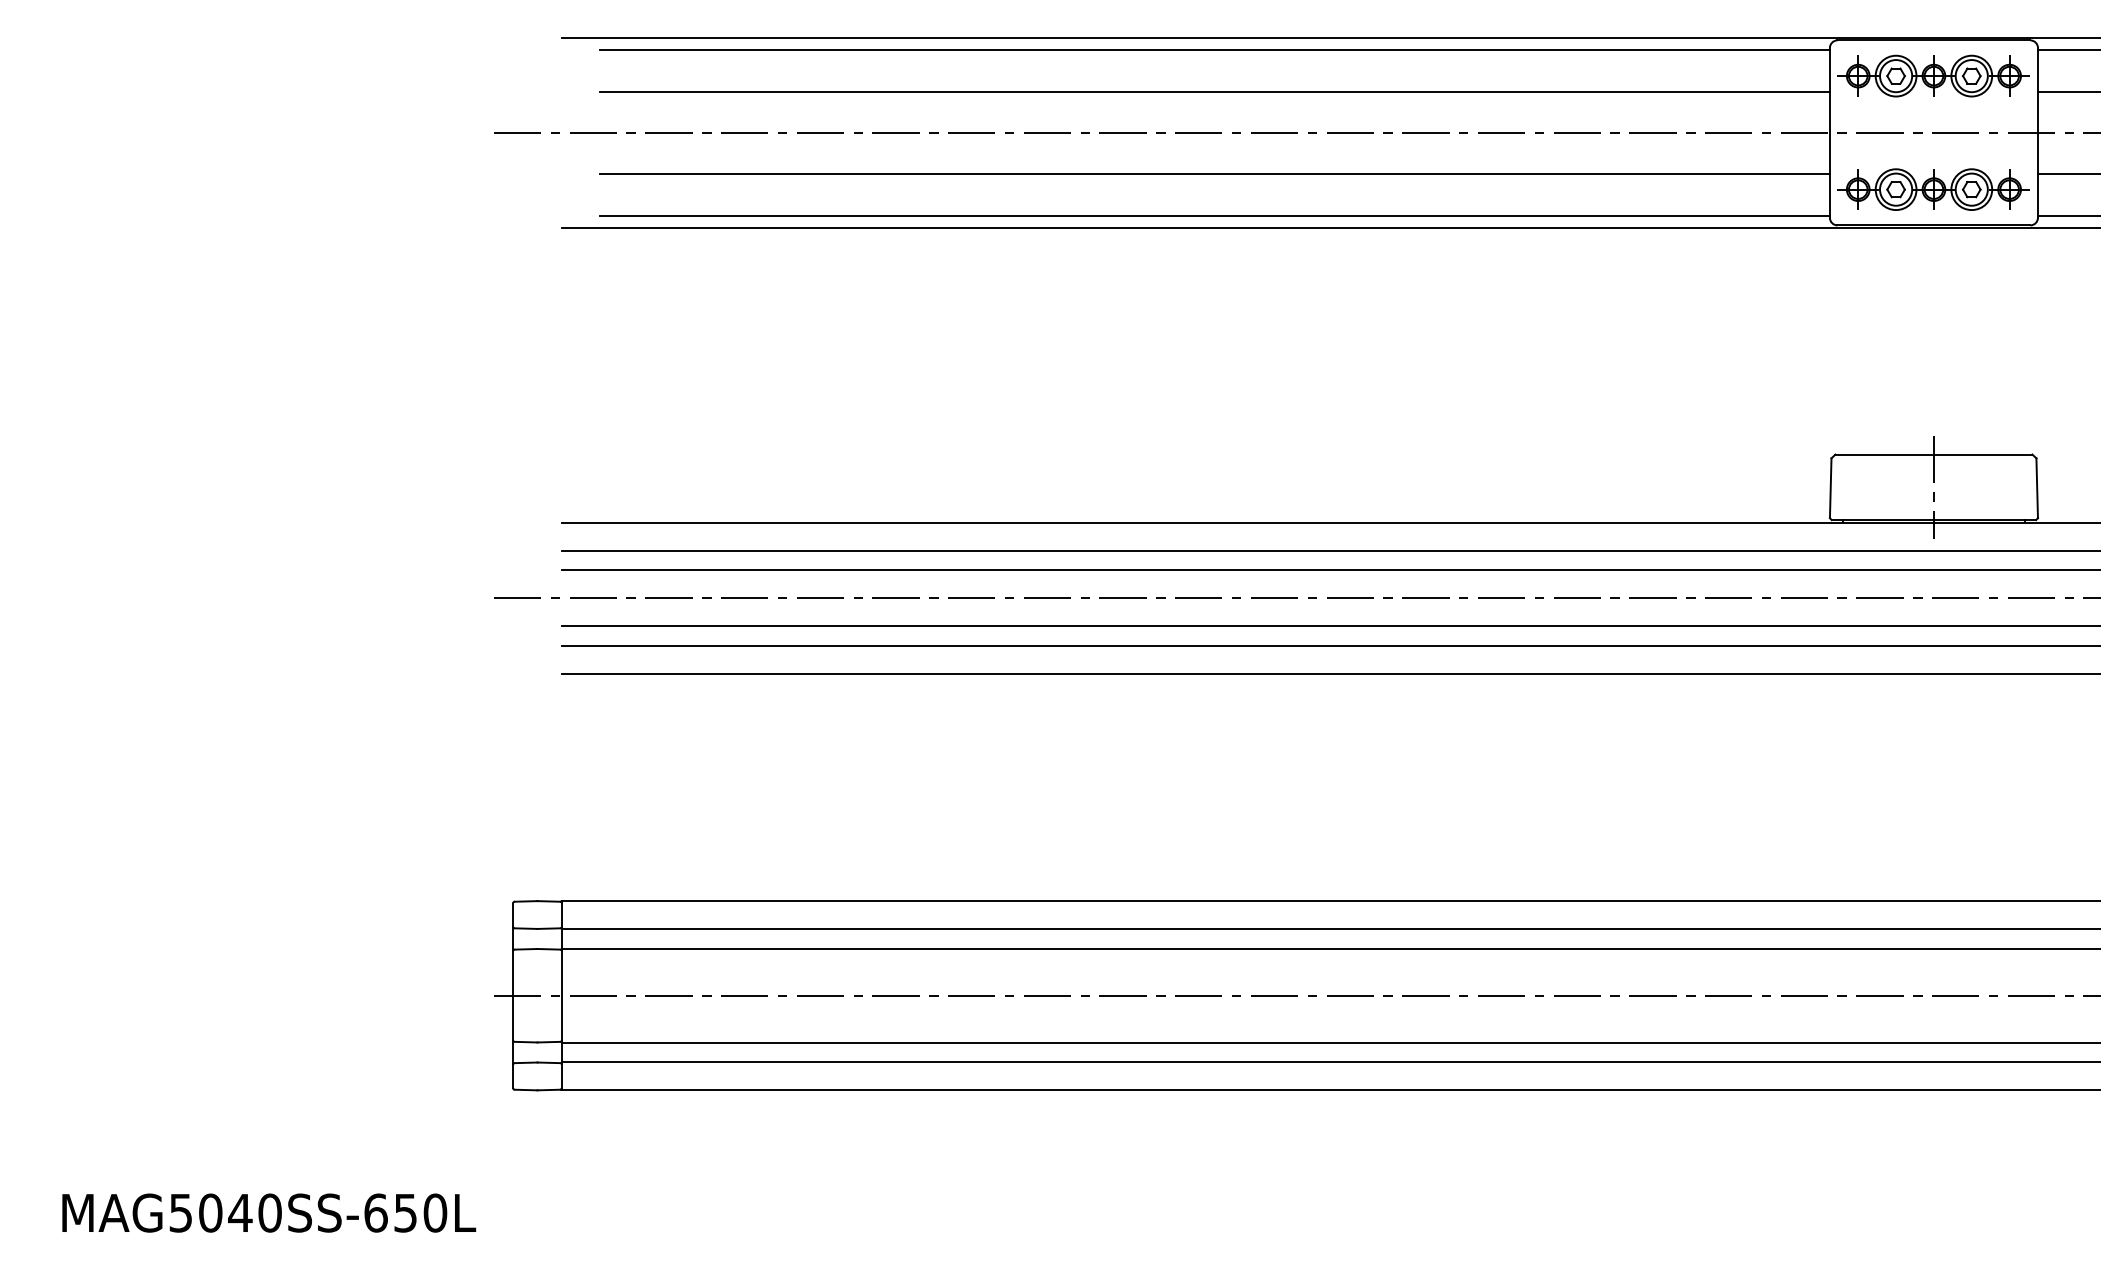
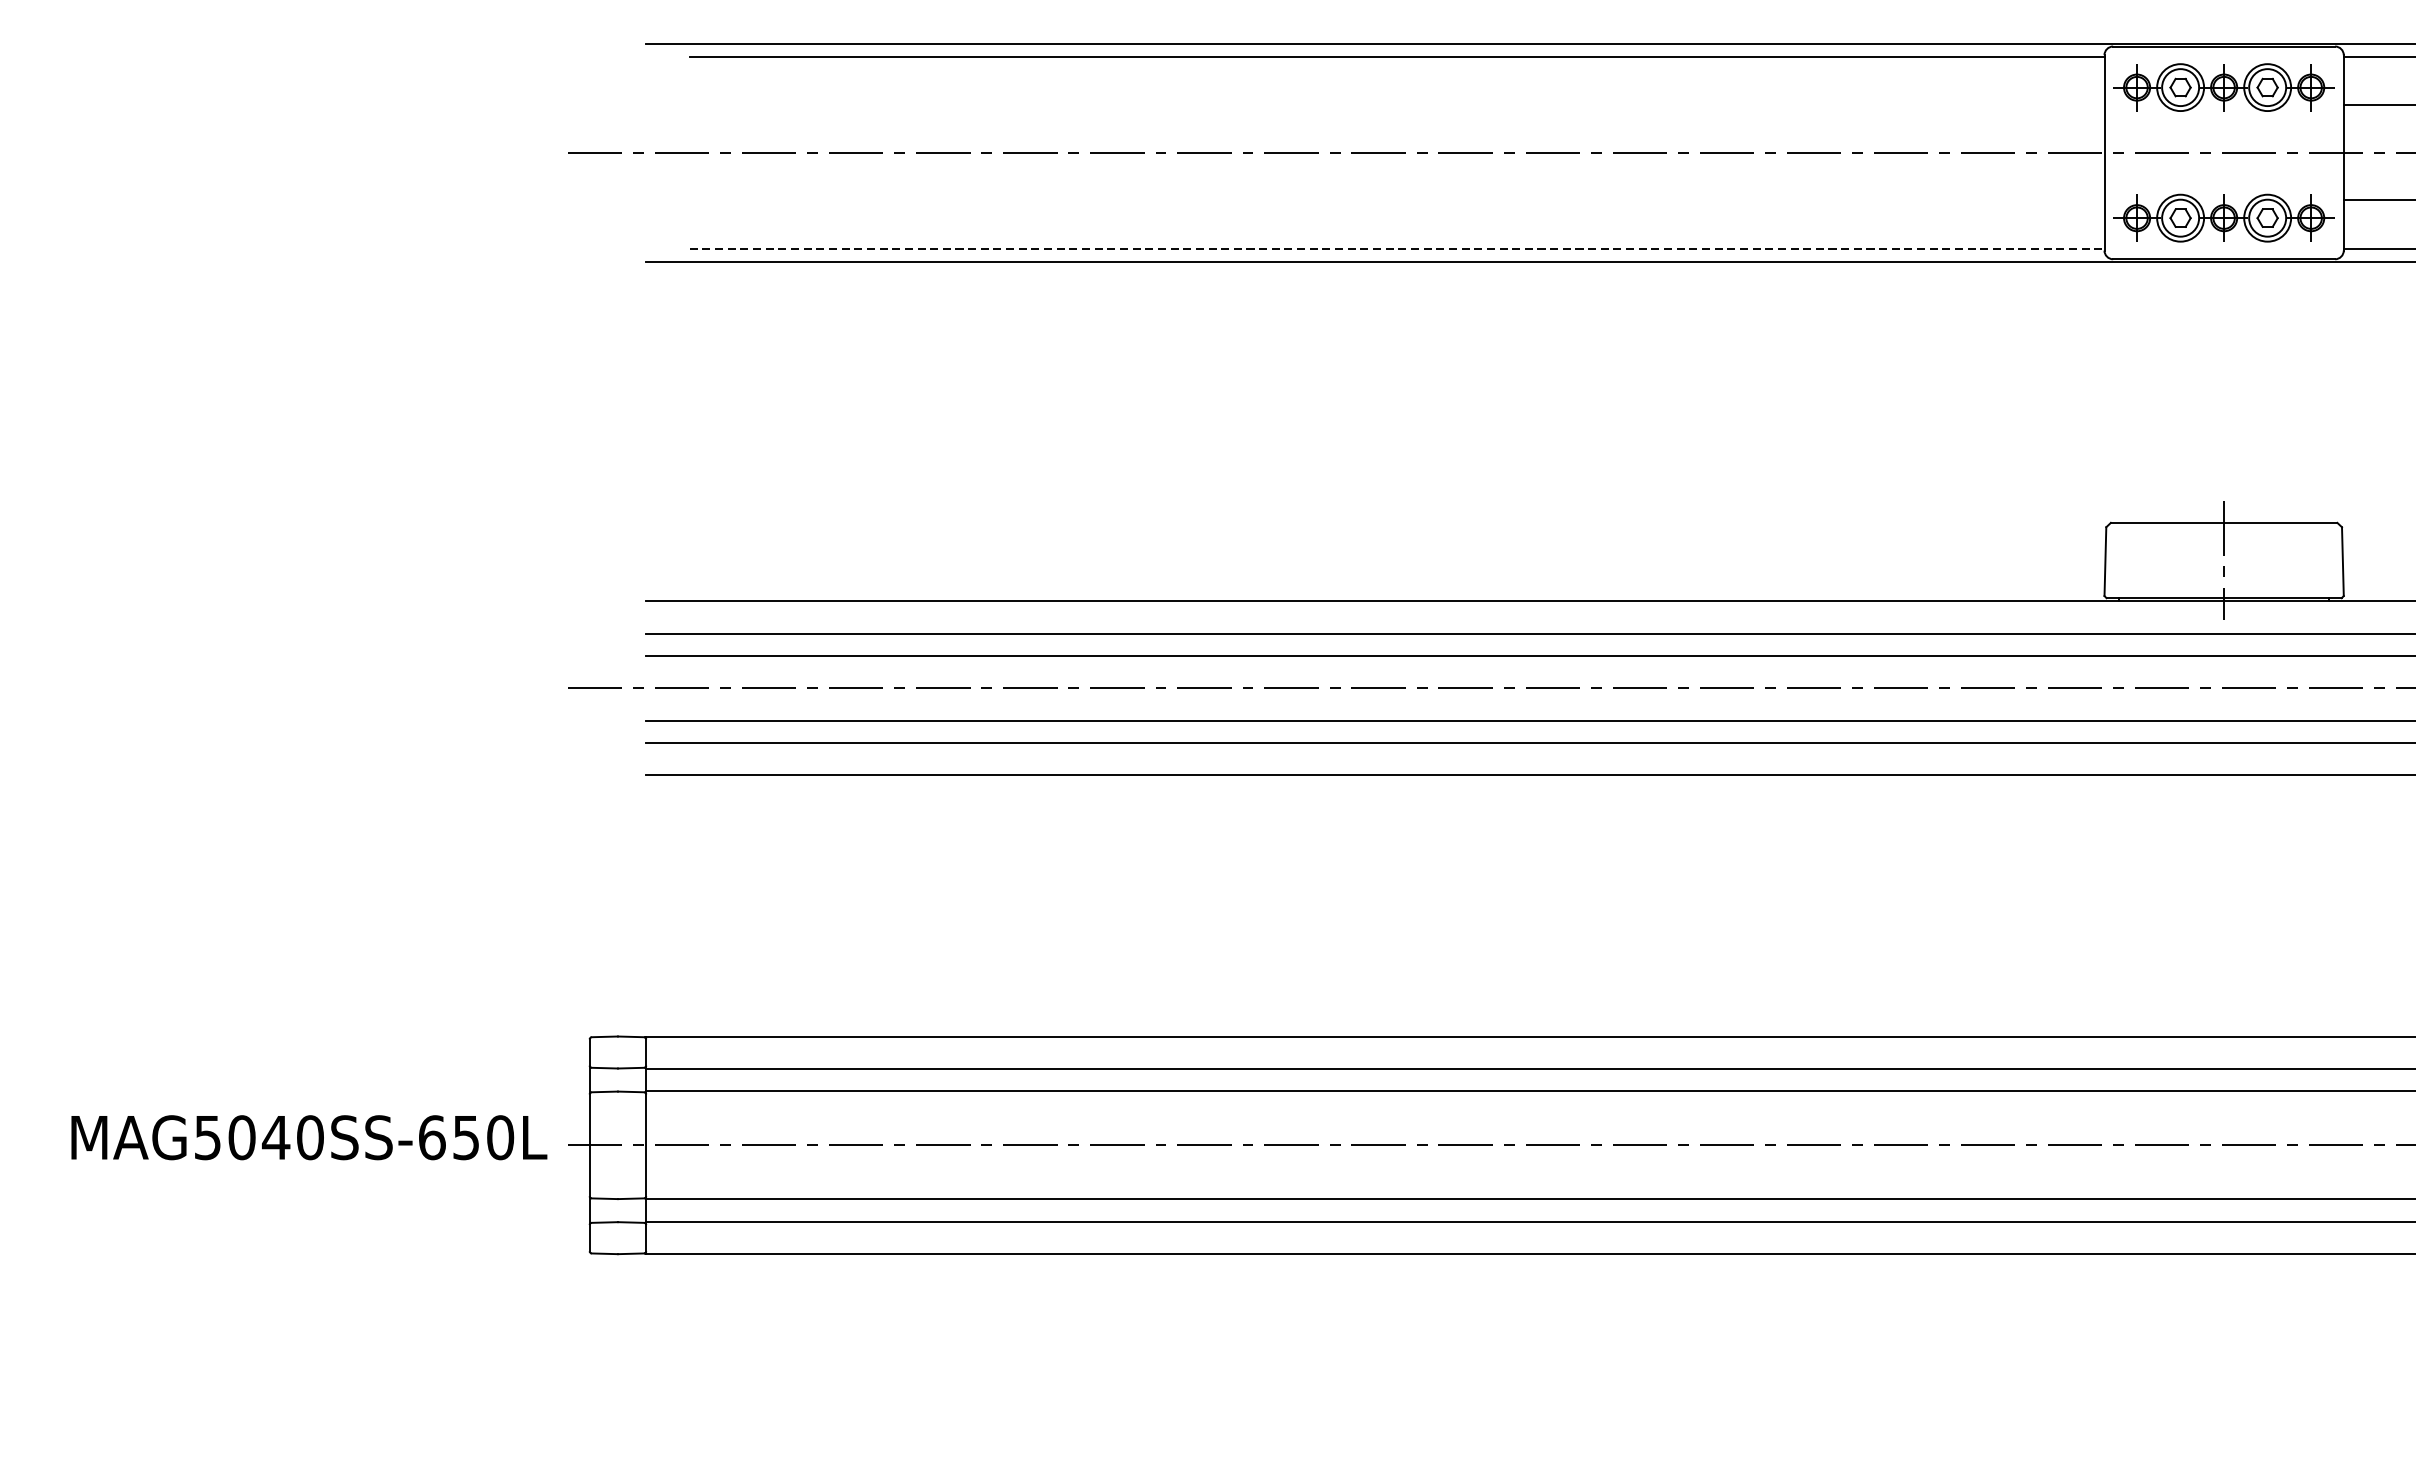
line: (1214, 91) -> (1396, 105), removed
line: (1214, 174) -> (1396, 200), removed
line: (1214, 216) -> (1396, 249), solid -> dashed
text: (269, 1212) -> (309, 1137), moved

